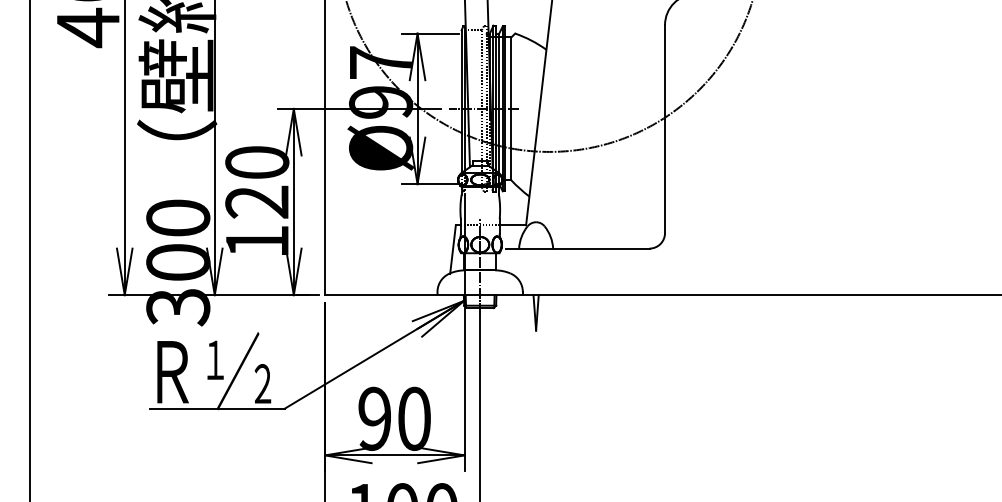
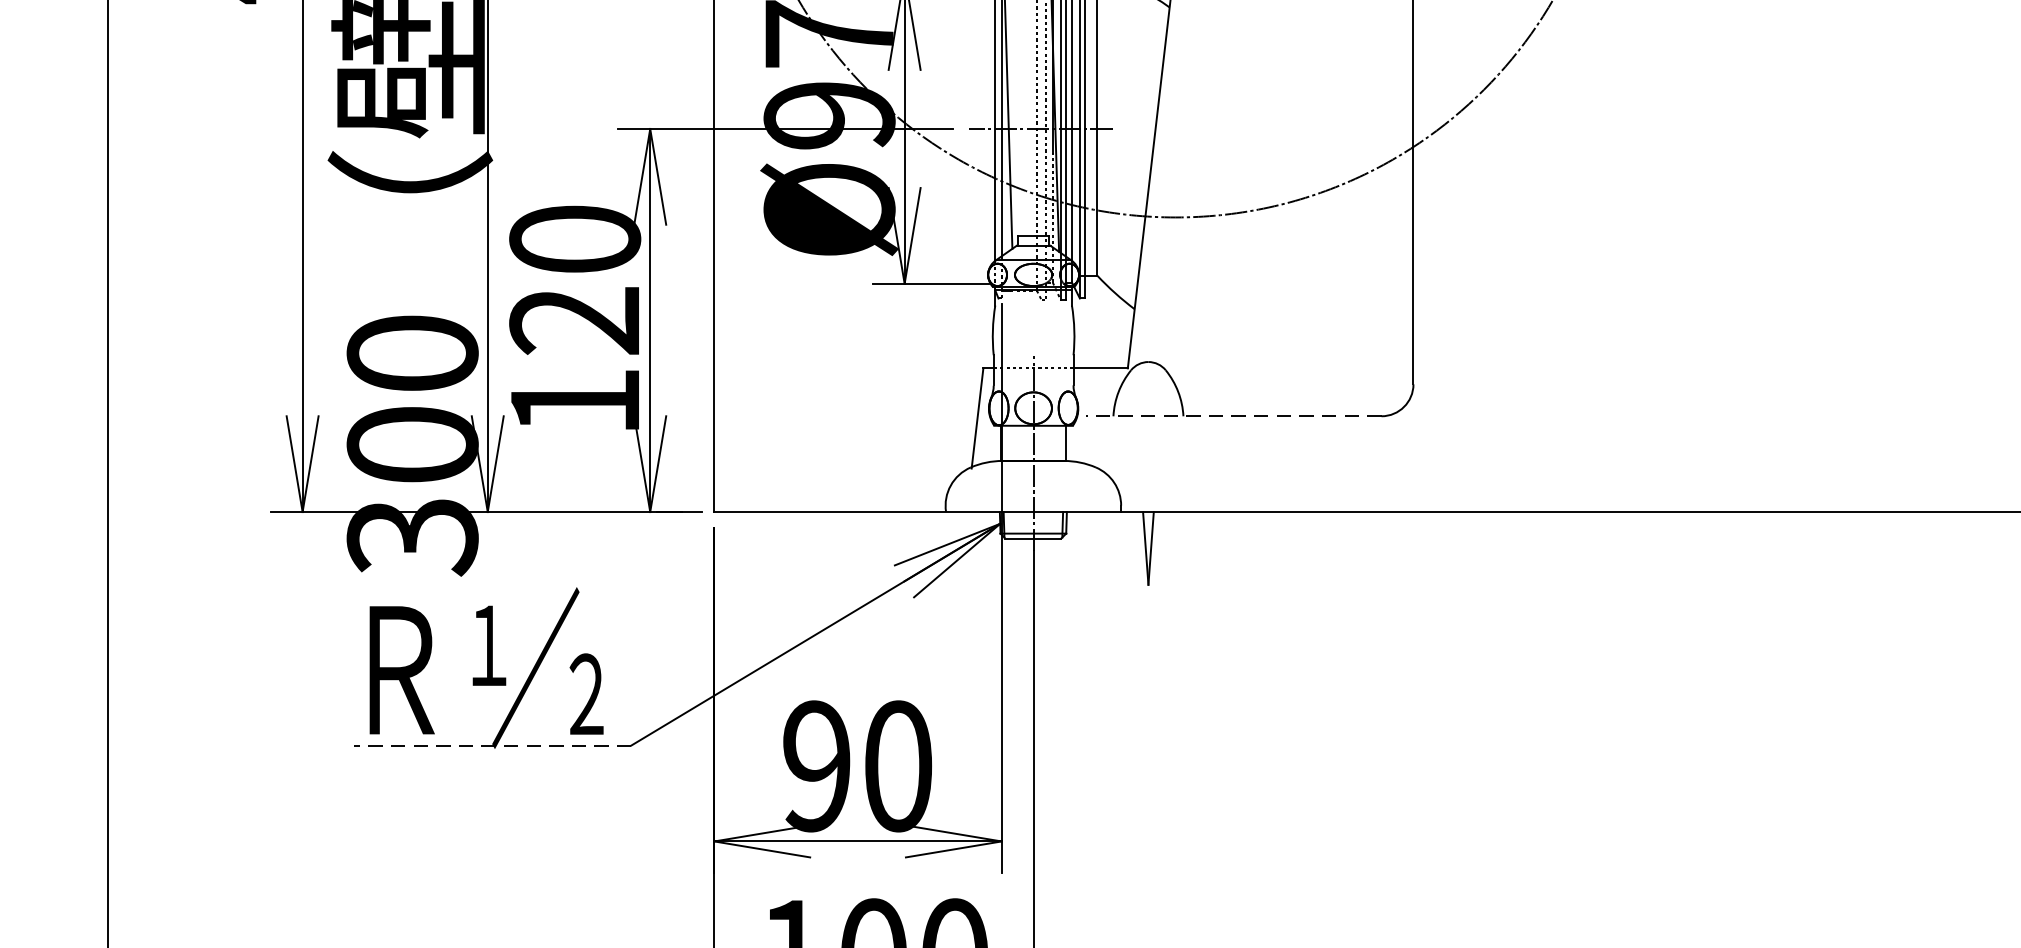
line: (577, 248) -> (1233, 416), solid -> dashed
line: (217, 408) -> (493, 744), solid -> dashed

